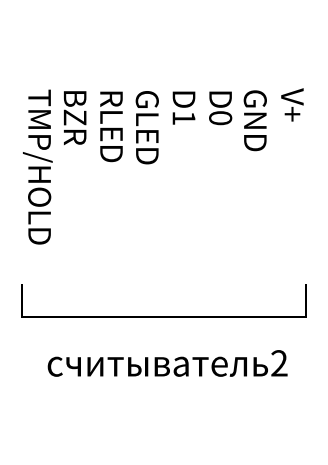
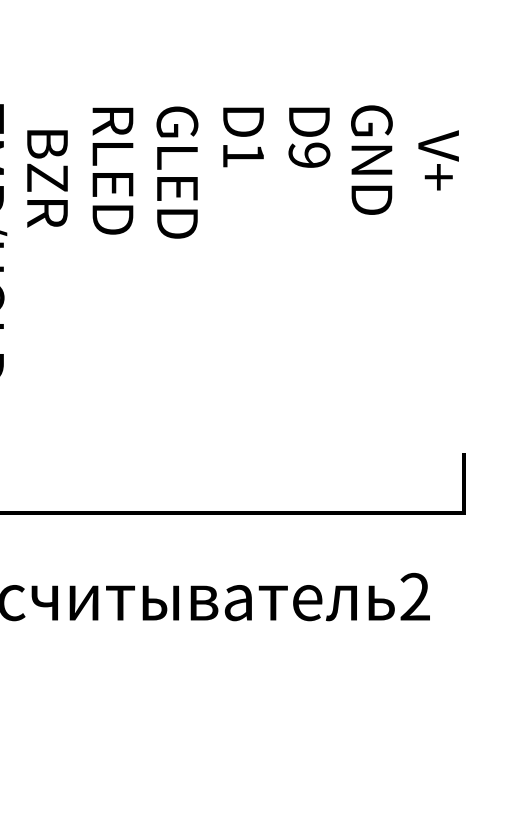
text: (292, 104) -> (438, 159), moved
text: (75, 117) -> (48, 177), moved
text: (220, 118) -> (309, 156), D0 -> D9

